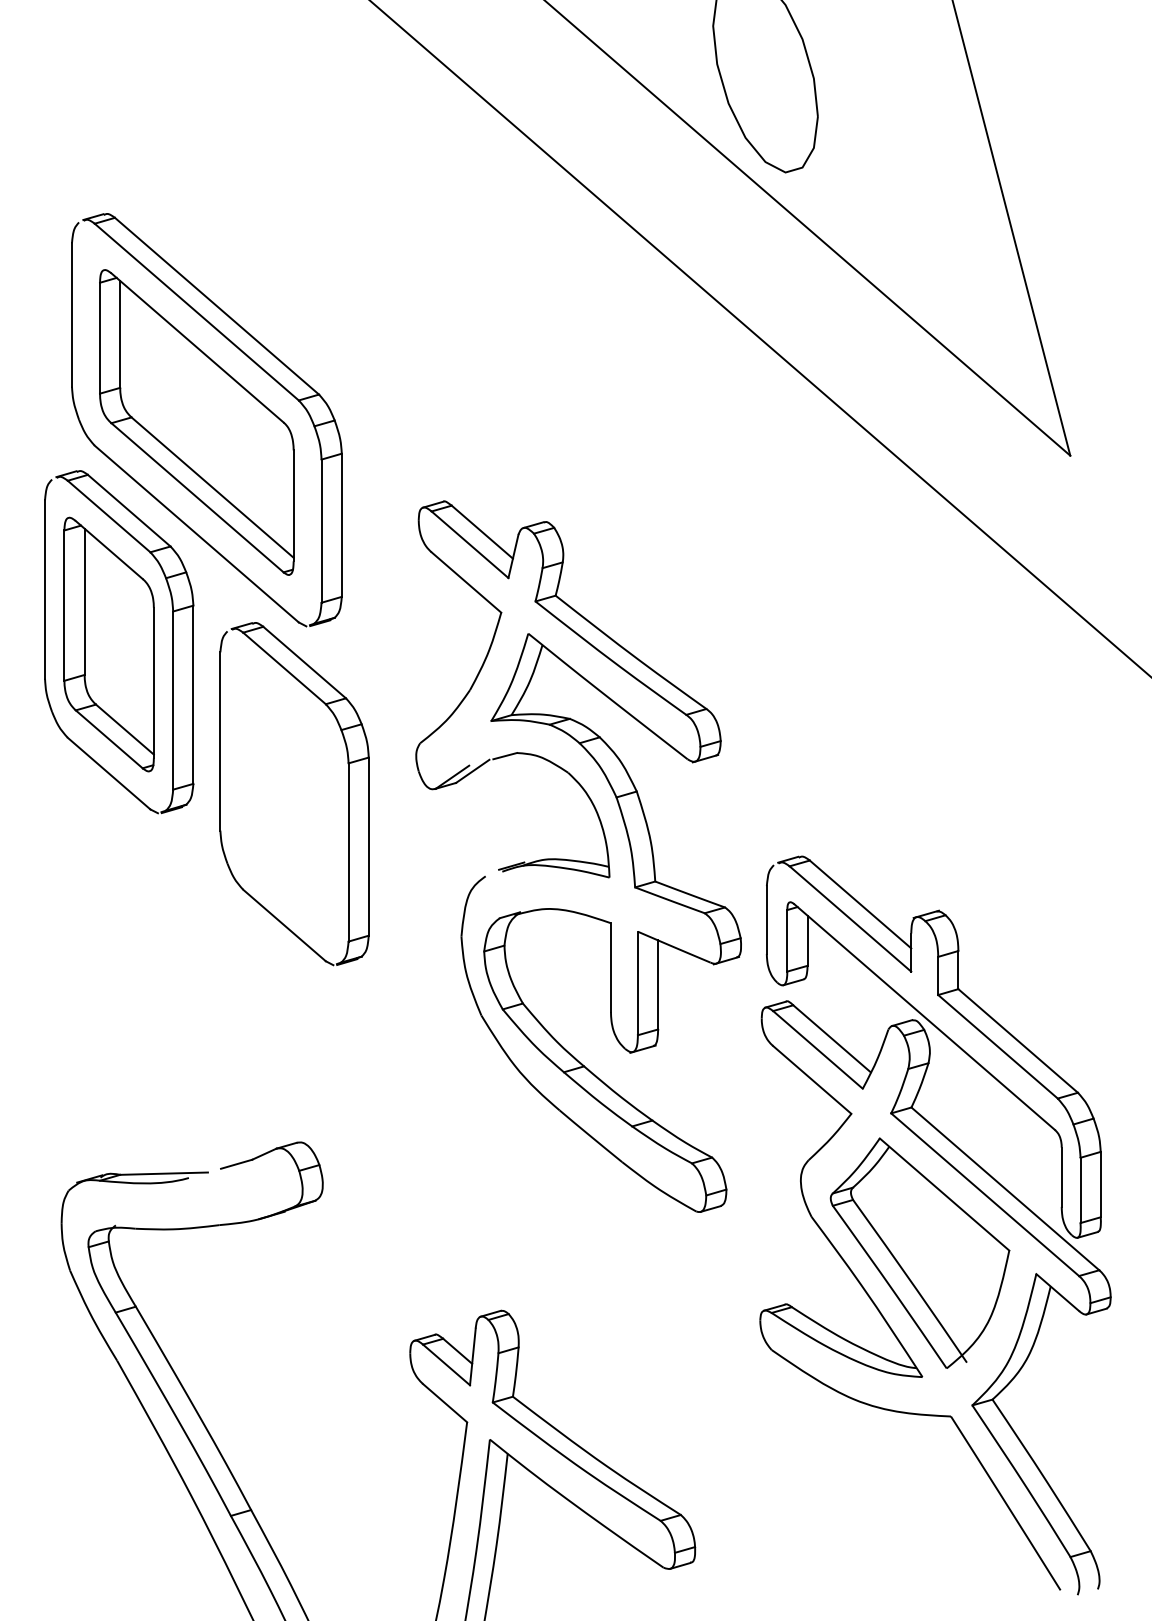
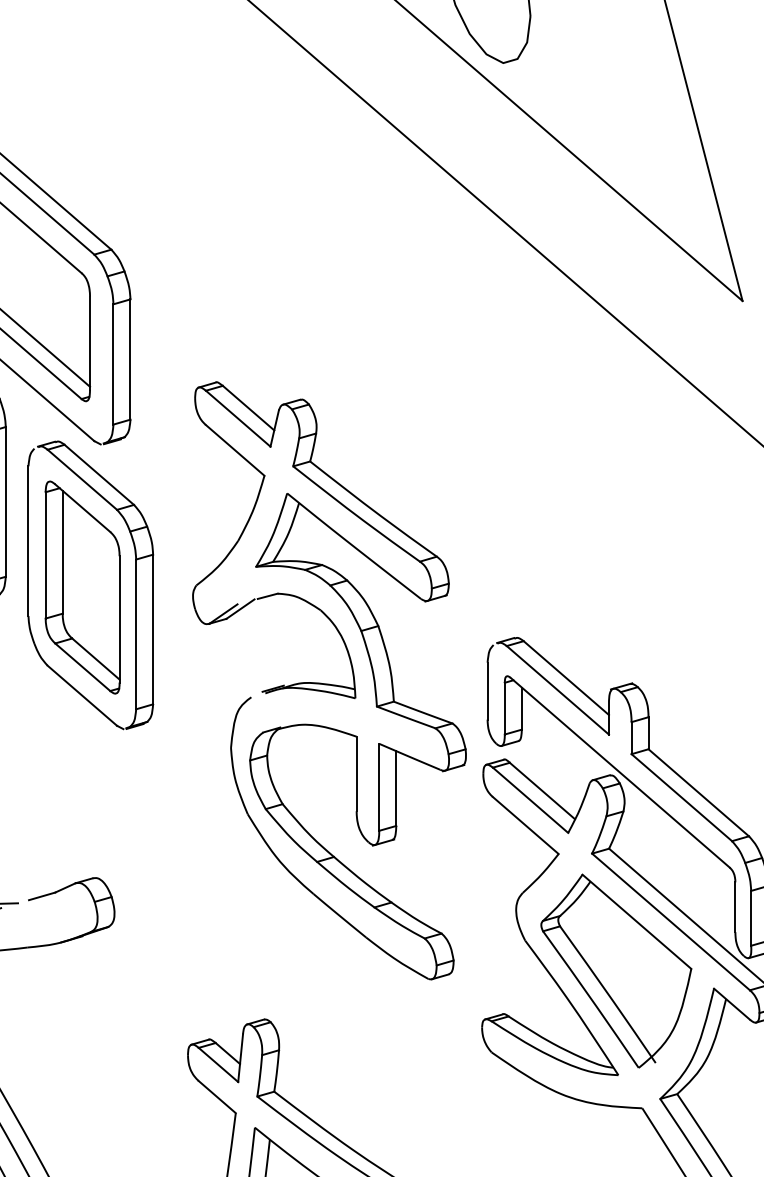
part: (284, 796) -> (82, 587), added
part: (578, 856) -> (329, 680), moved

